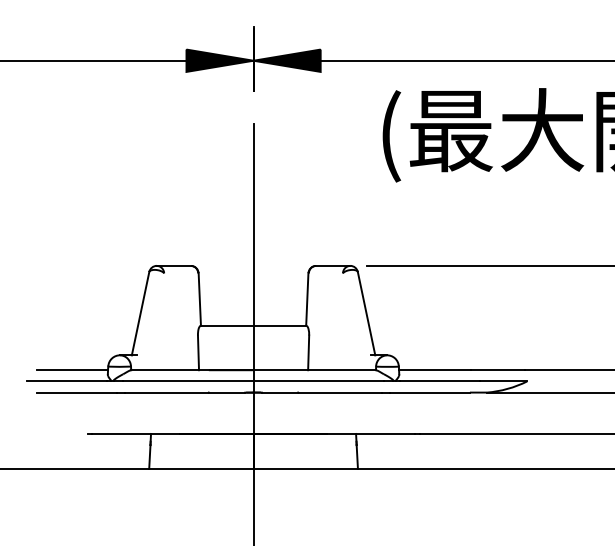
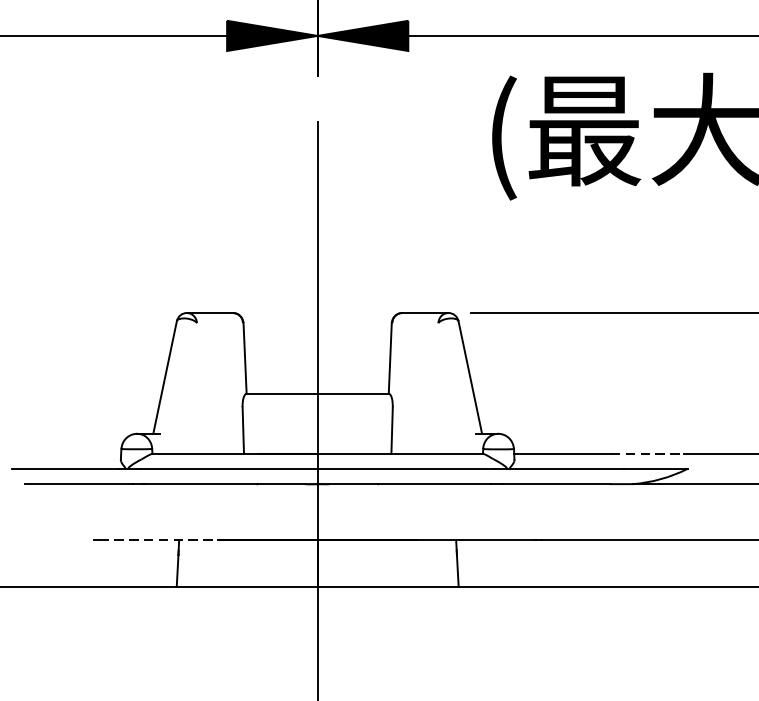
line: (72, 370) -> (73, 454), removed
line: (498, 370) -> (648, 454), solid -> dashed
line: (135, 433) -> (158, 539), solid -> dashed

